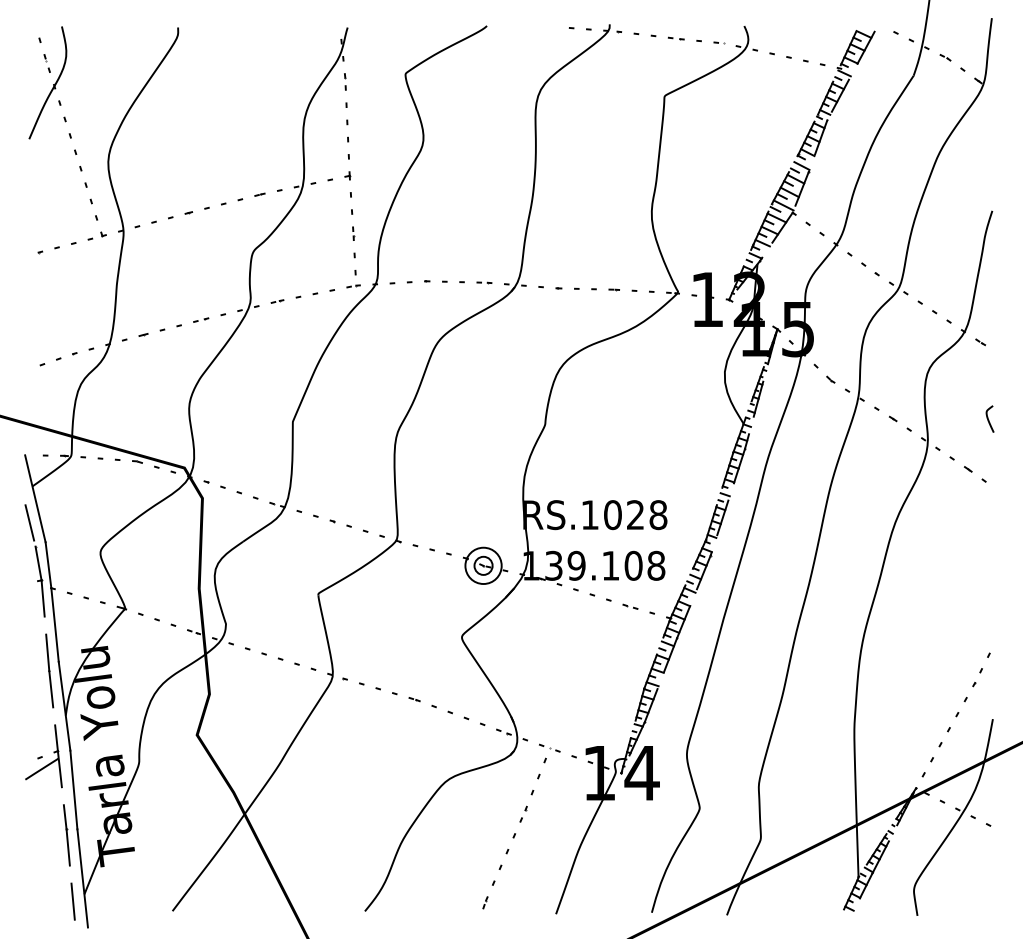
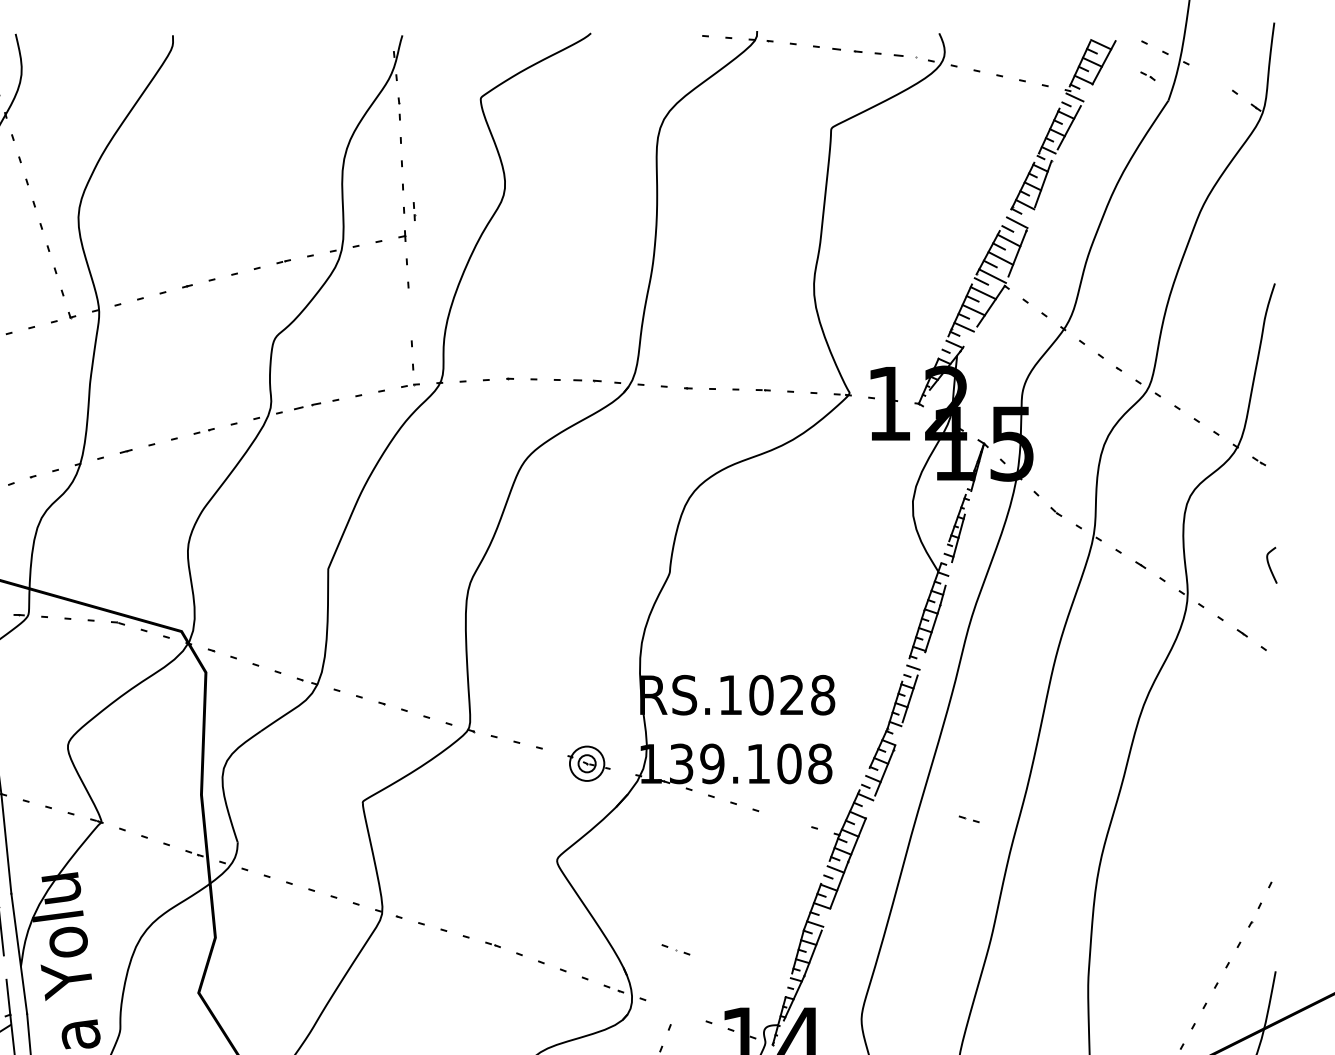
part: (675, 38) -> (846, 50), size x1.4
part: (719, 42) -> (905, 55), size x1.6
part: (945, 57) -> (1147, 75), moved
part: (353, 233) -> (414, 211), moved
part: (484, 282) -> (587, 380), size x1.4
part: (277, 301) -> (307, 406), size x1.6
part: (485, 565) -> (588, 763), size x0.7
part: (630, 606) -> (969, 818), moved
part: (549, 747) -> (675, 948), moved

